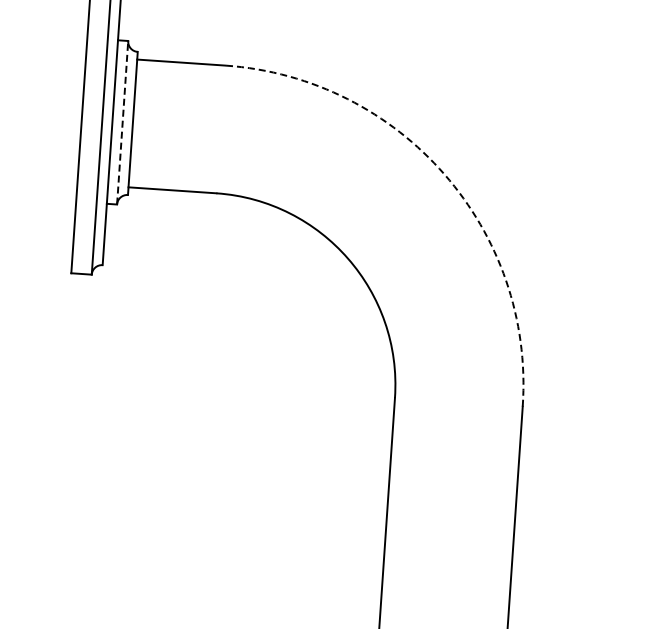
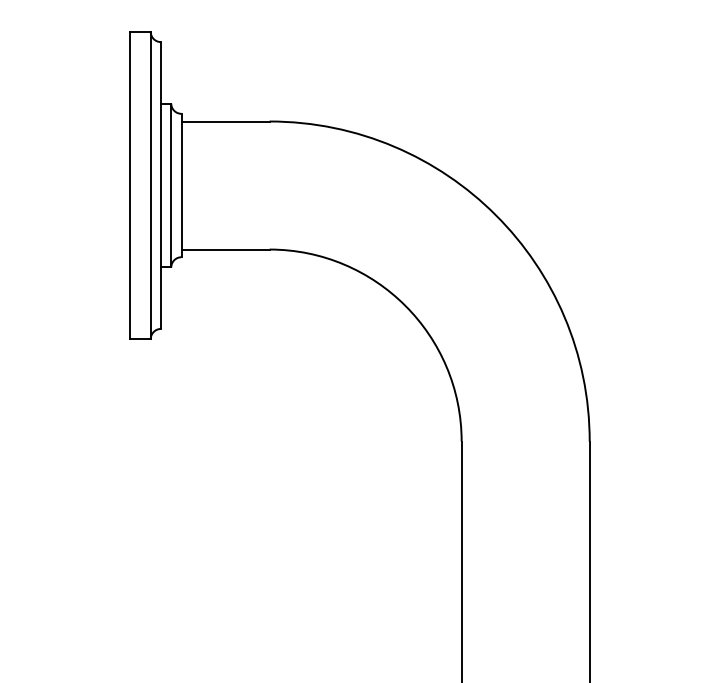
line: (122, 122) -> (171, 185), dashed -> solid
arc: (444, 174) -> (495, 215), dashed -> solid

